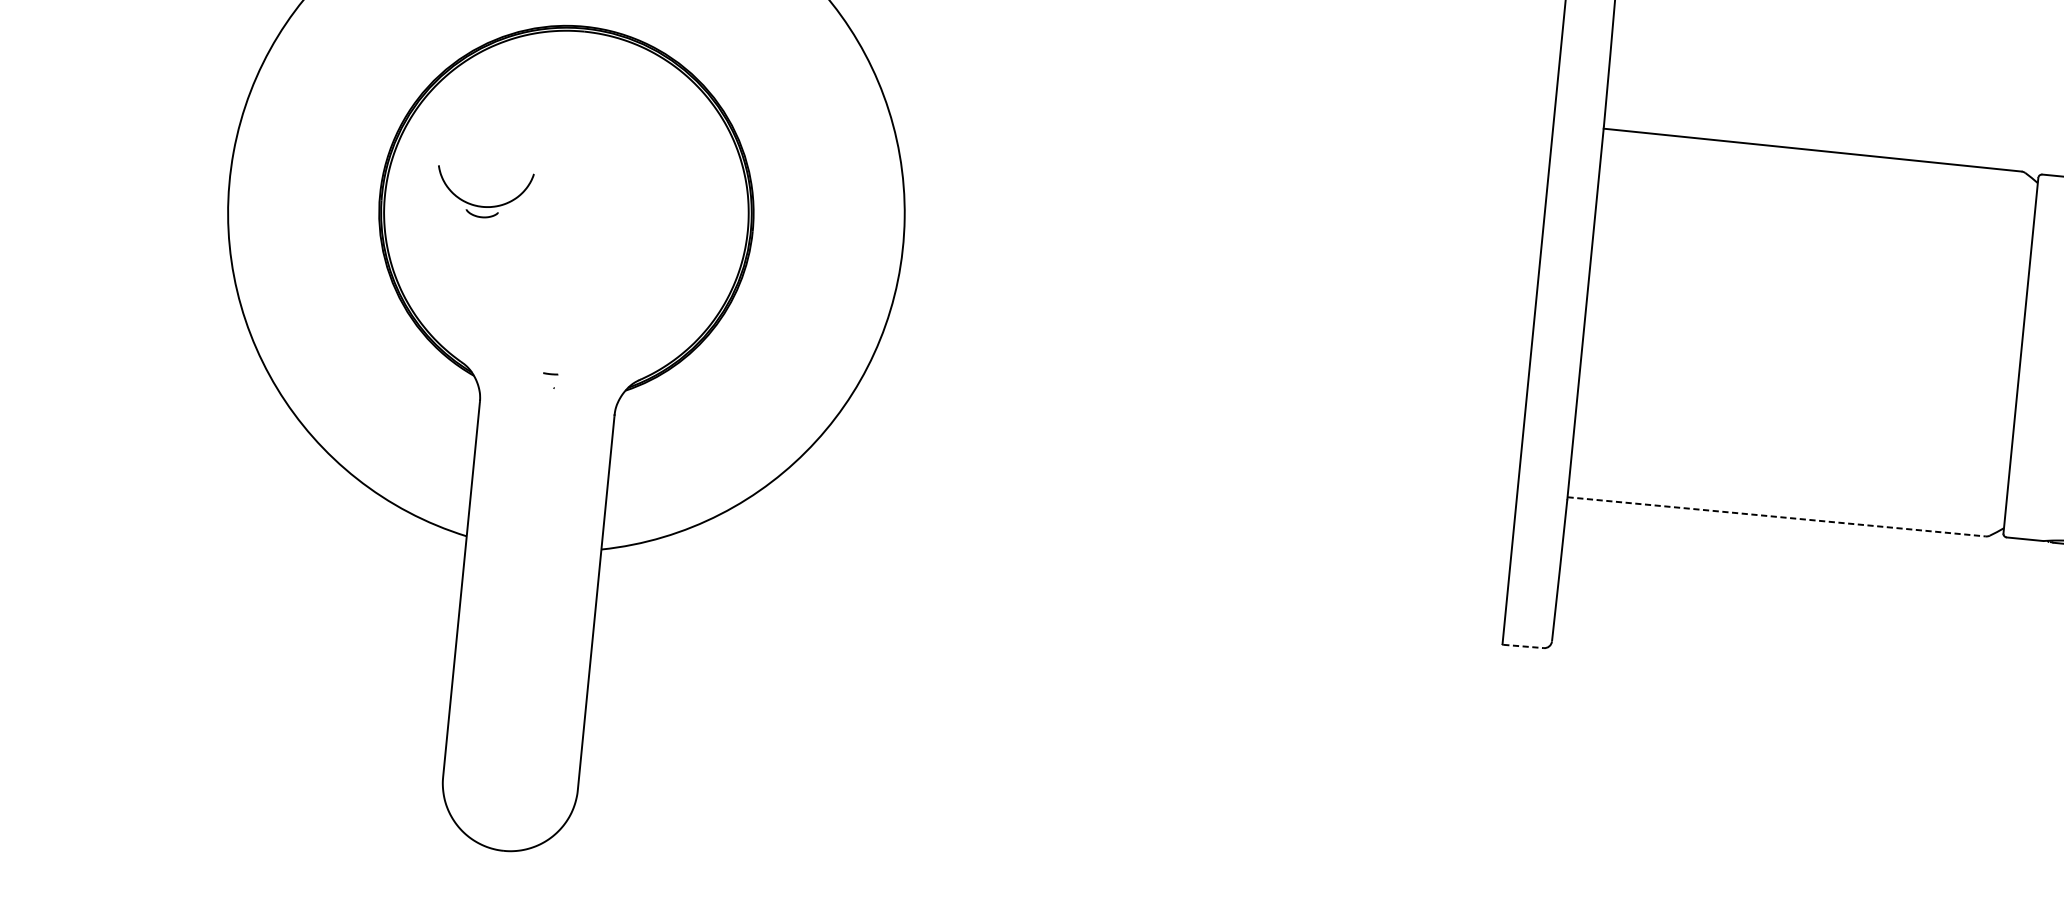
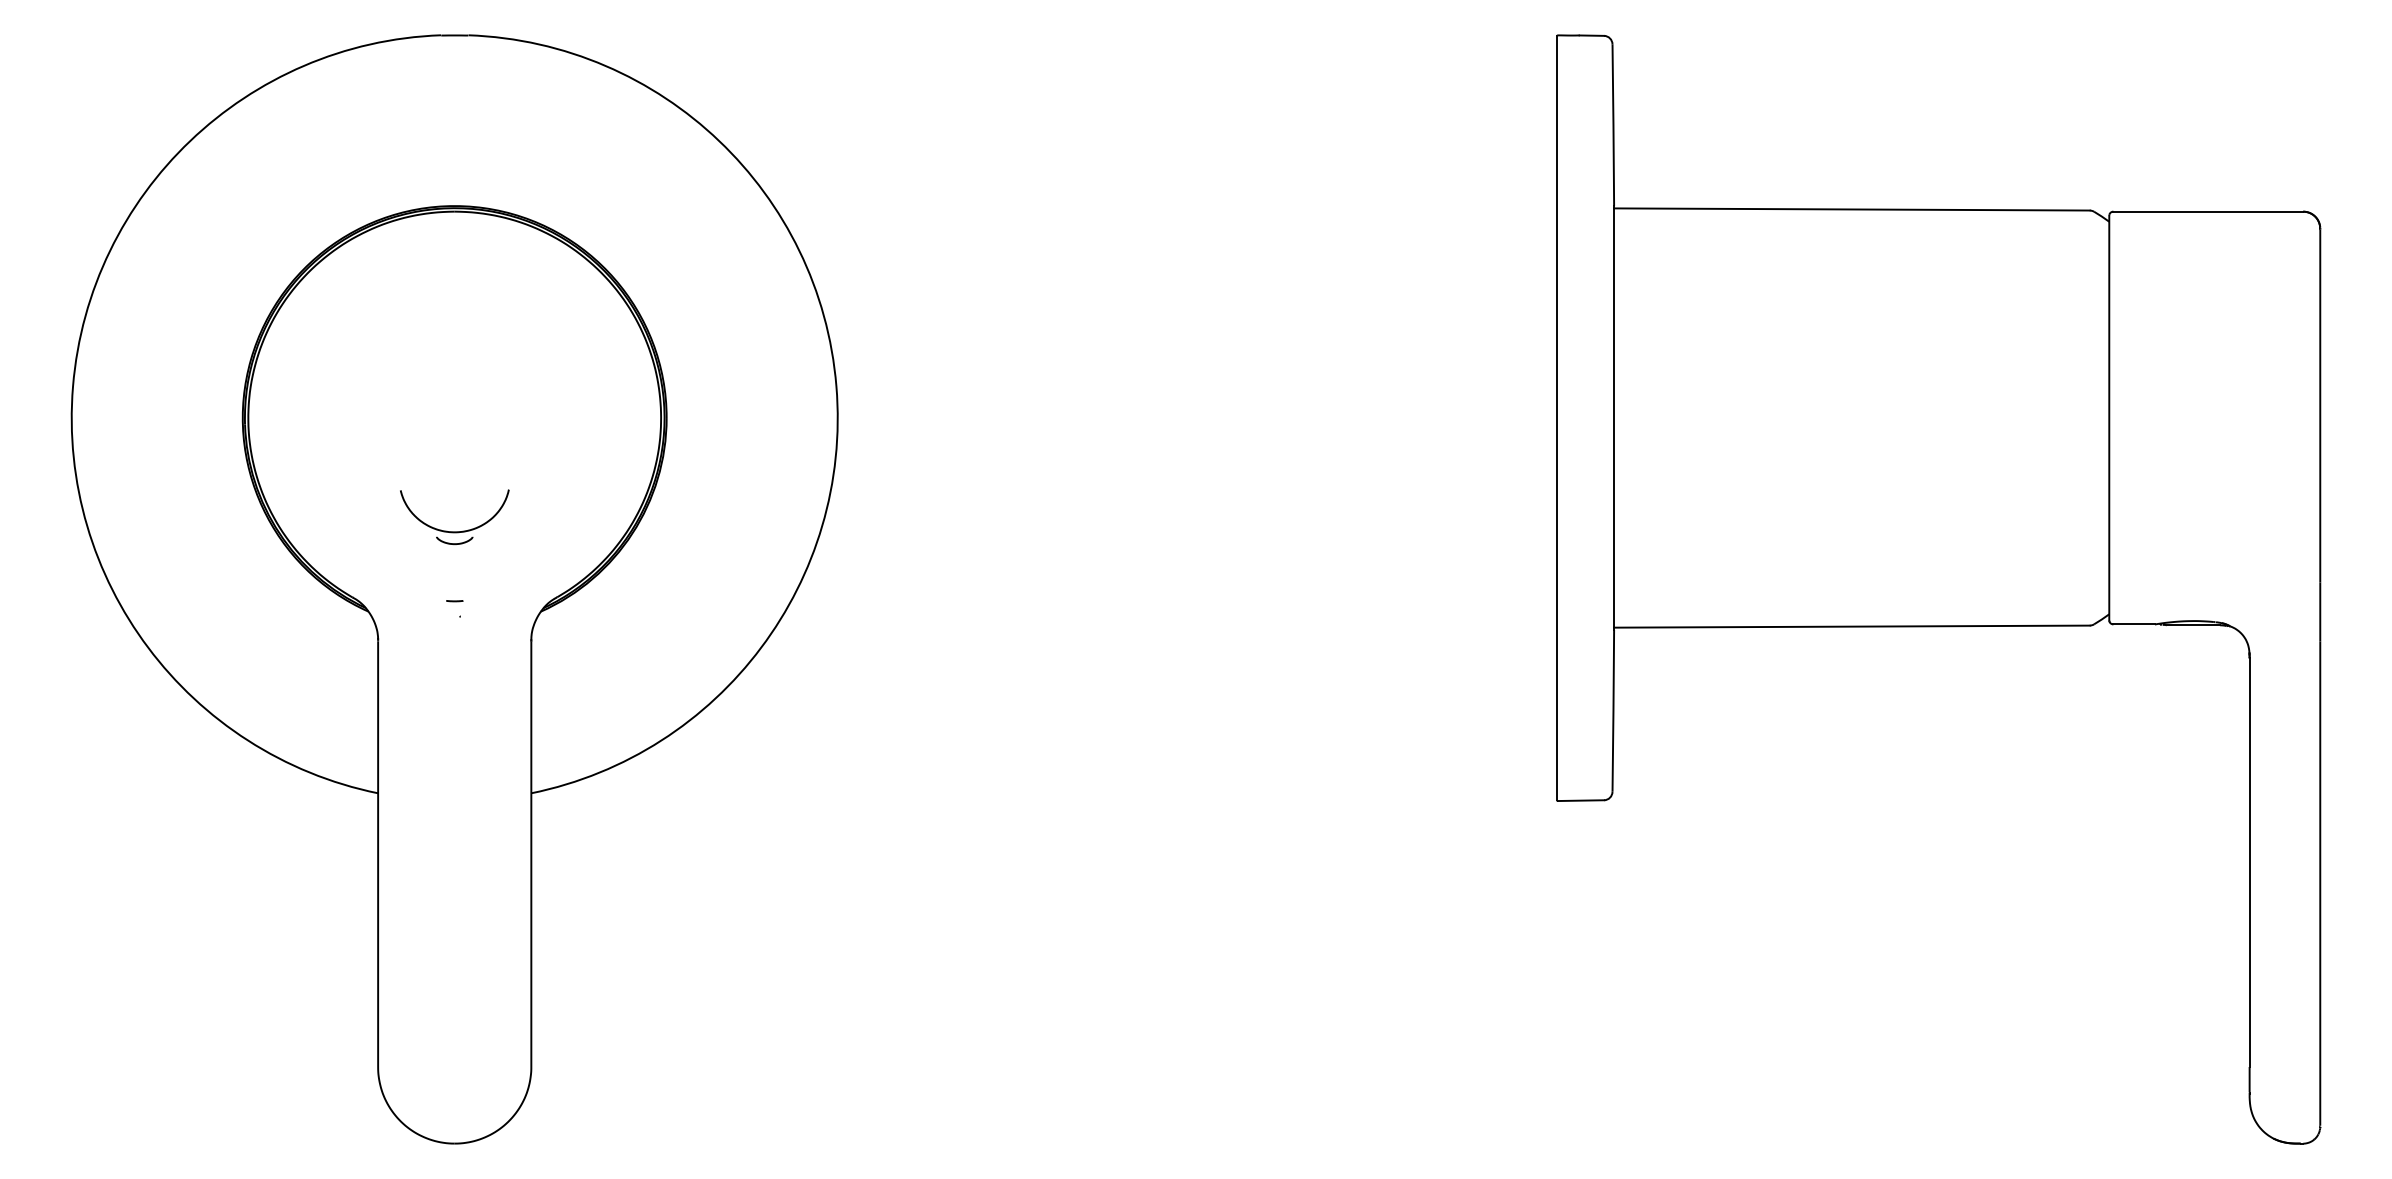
part: (482, 206) -> (454, 531), moved
line: (1776, 516) -> (1851, 626), dashed -> solid
line: (1523, 646) -> (1581, 800), dashed -> solid

